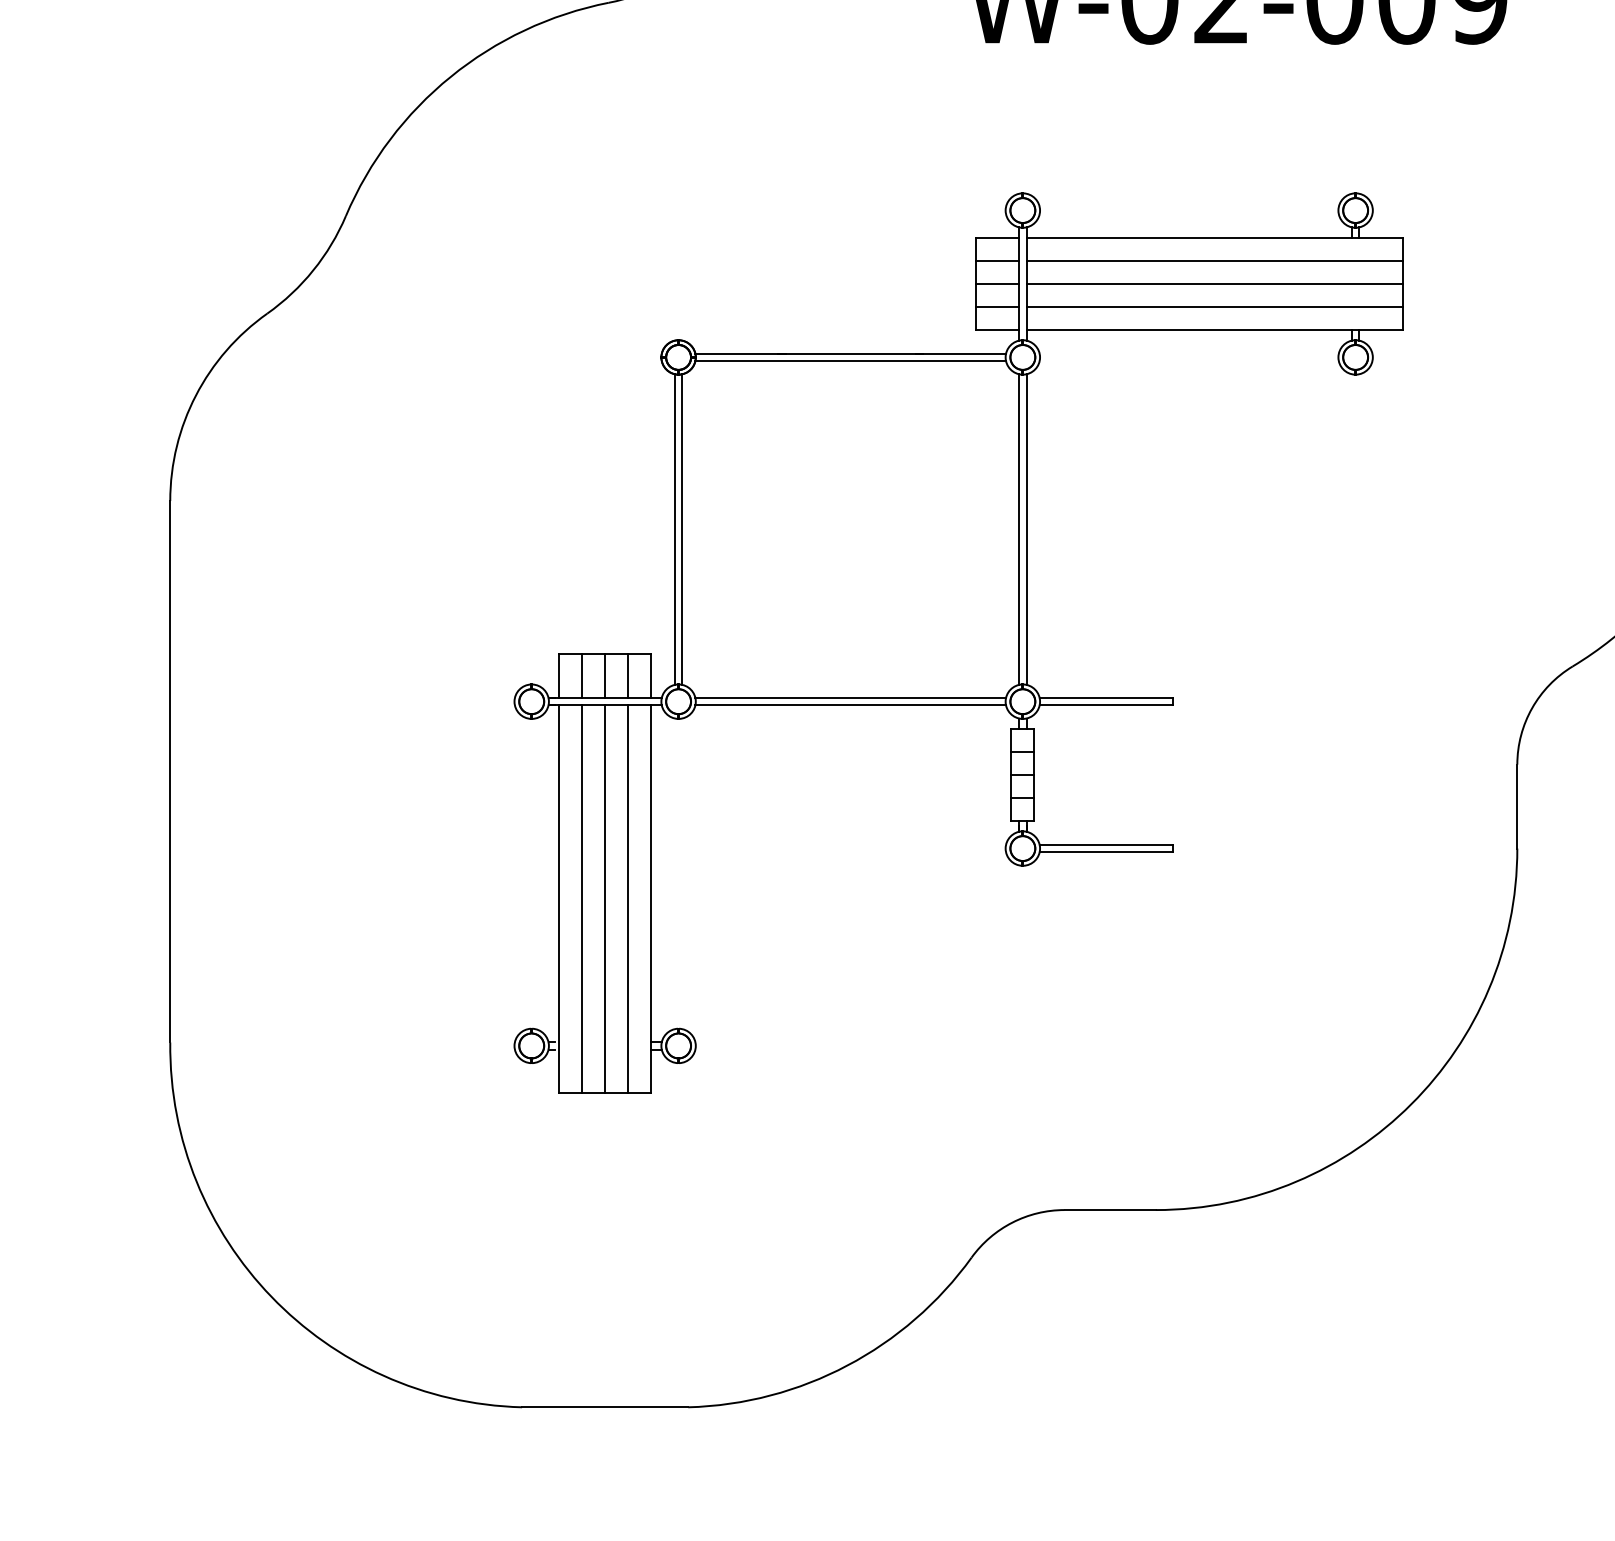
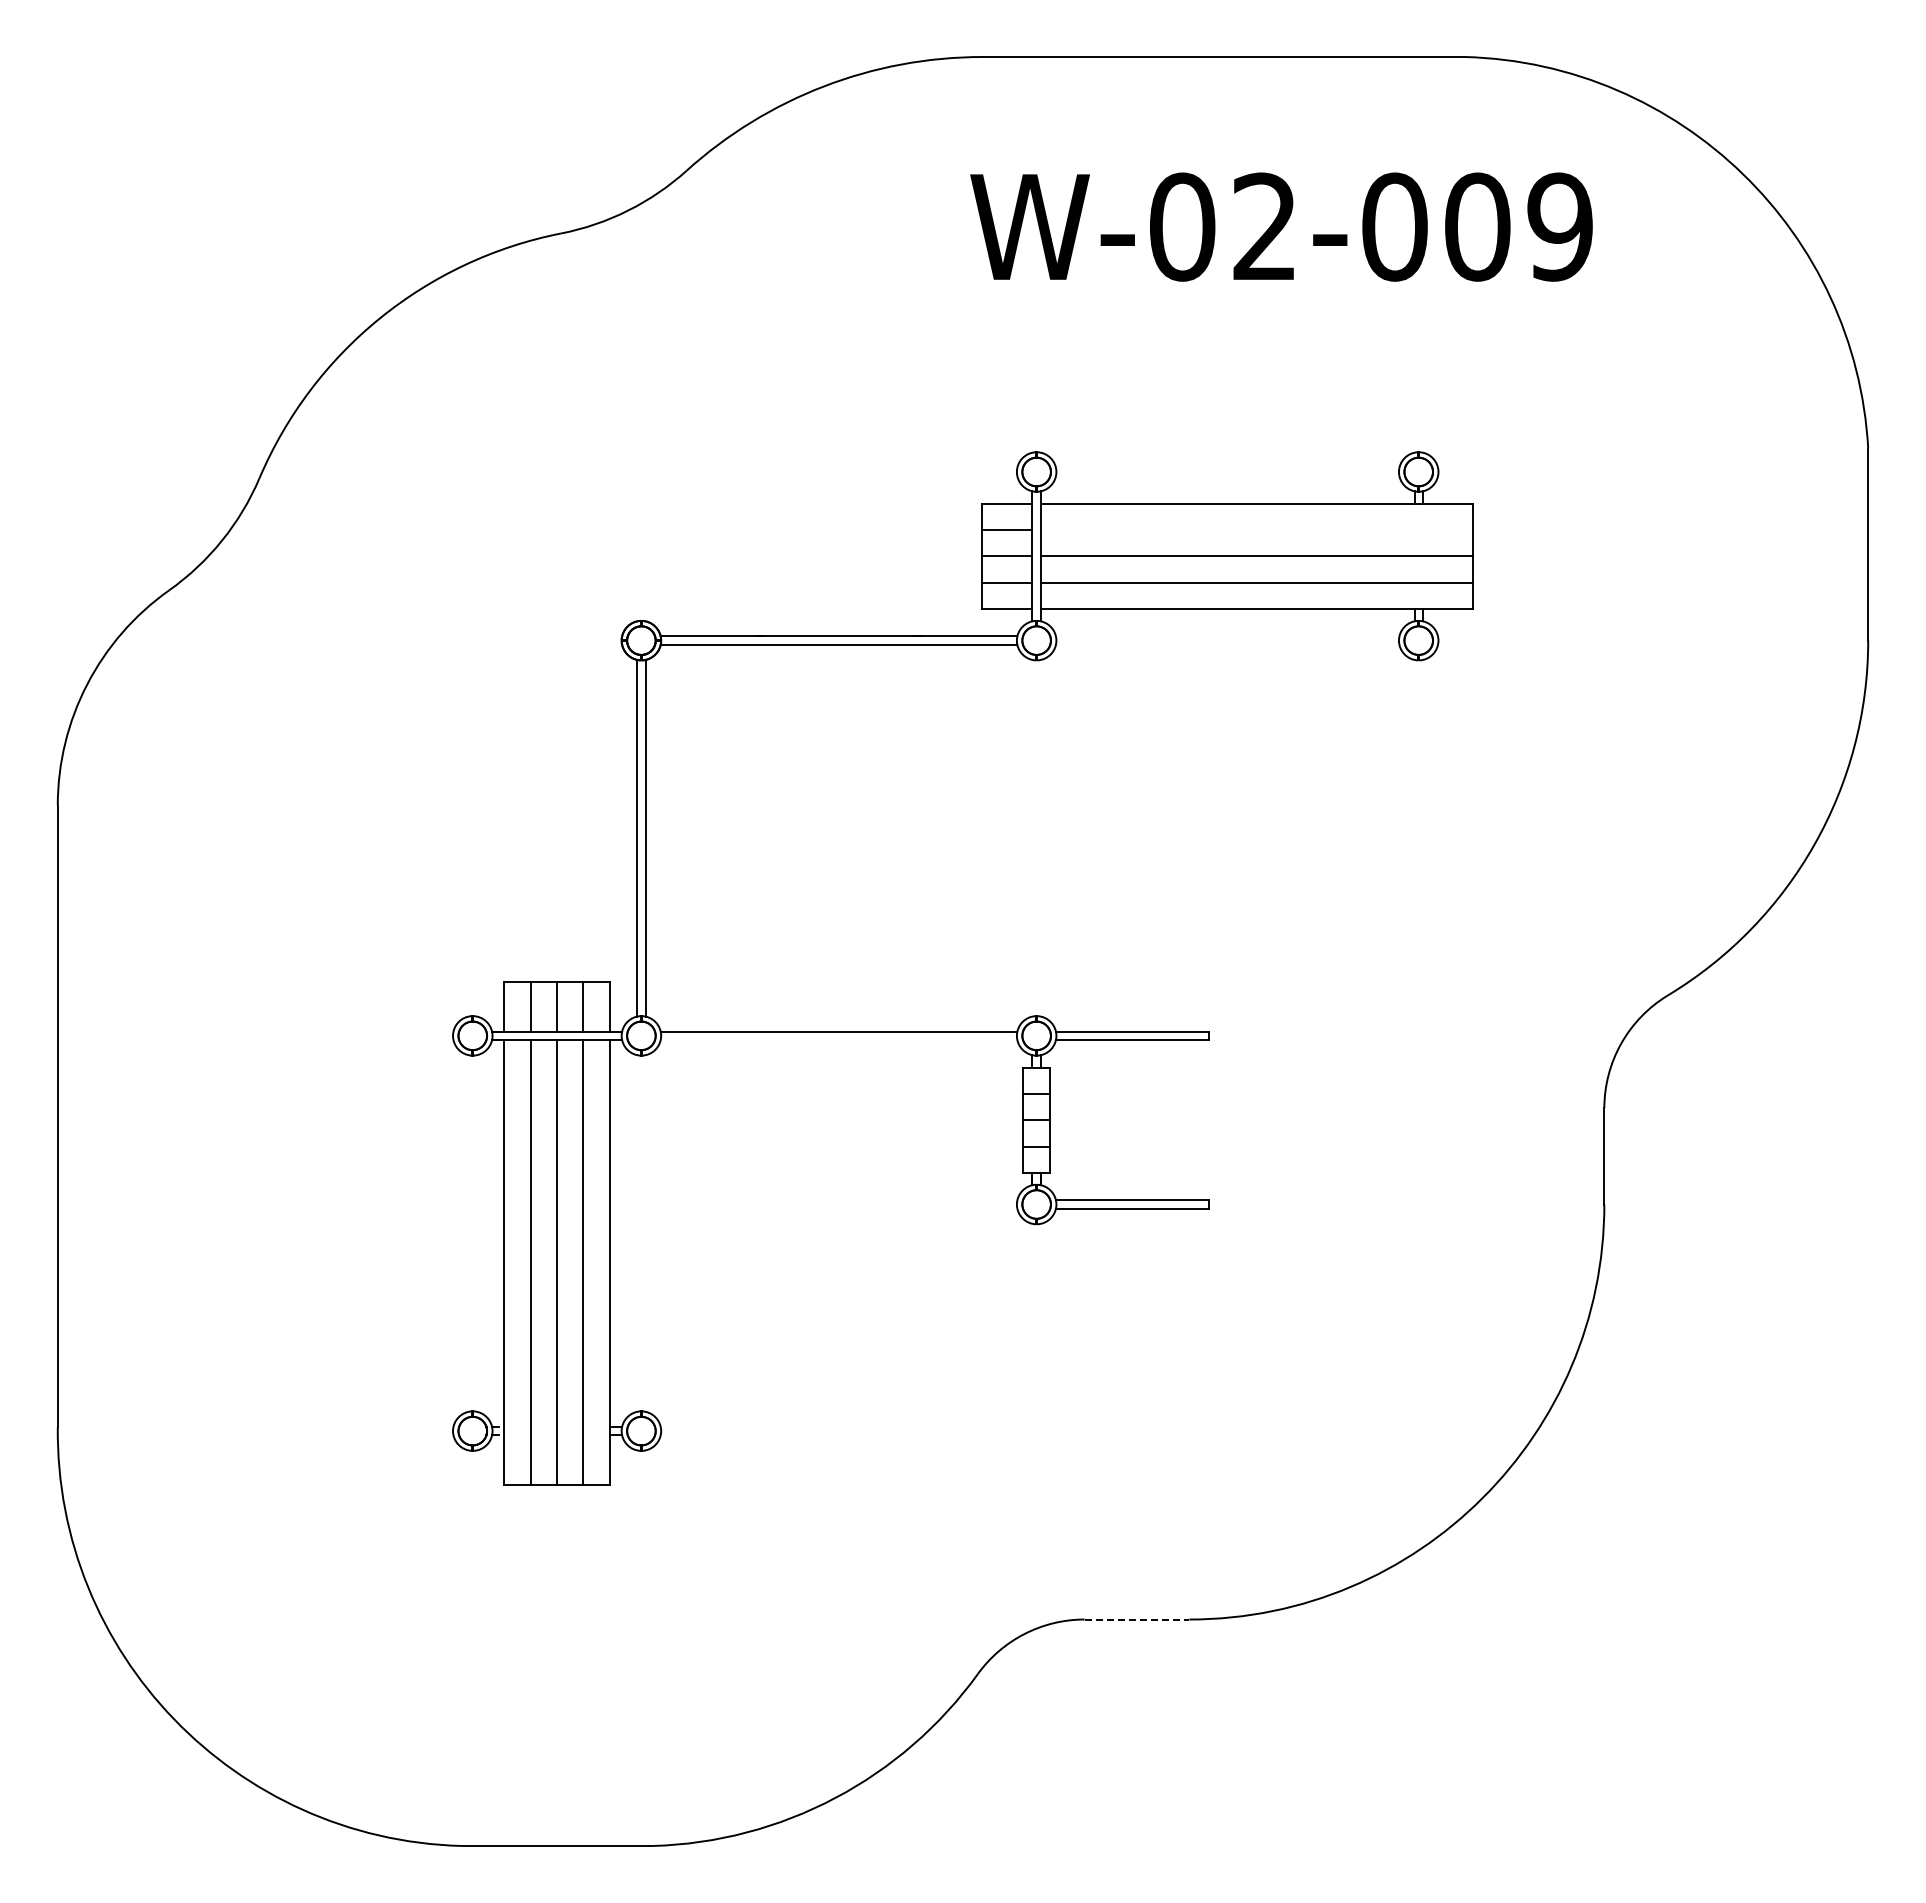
line: (1214, 260) -> (1256, 529), removed
line: (1019, 528) -> (1032, 837), removed
line: (1026, 528) -> (1040, 837), removed
line: (850, 705) -> (838, 1040), removed
line: (1110, 1210) -> (1137, 1619), solid -> dashed

